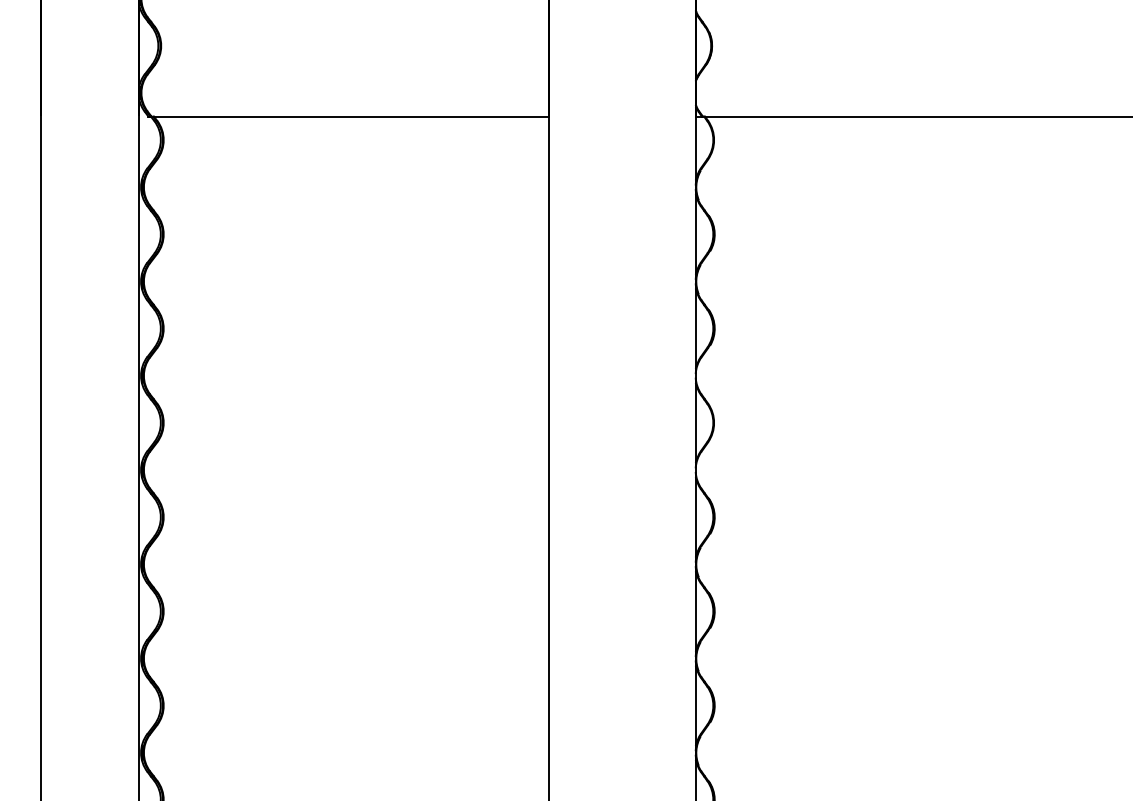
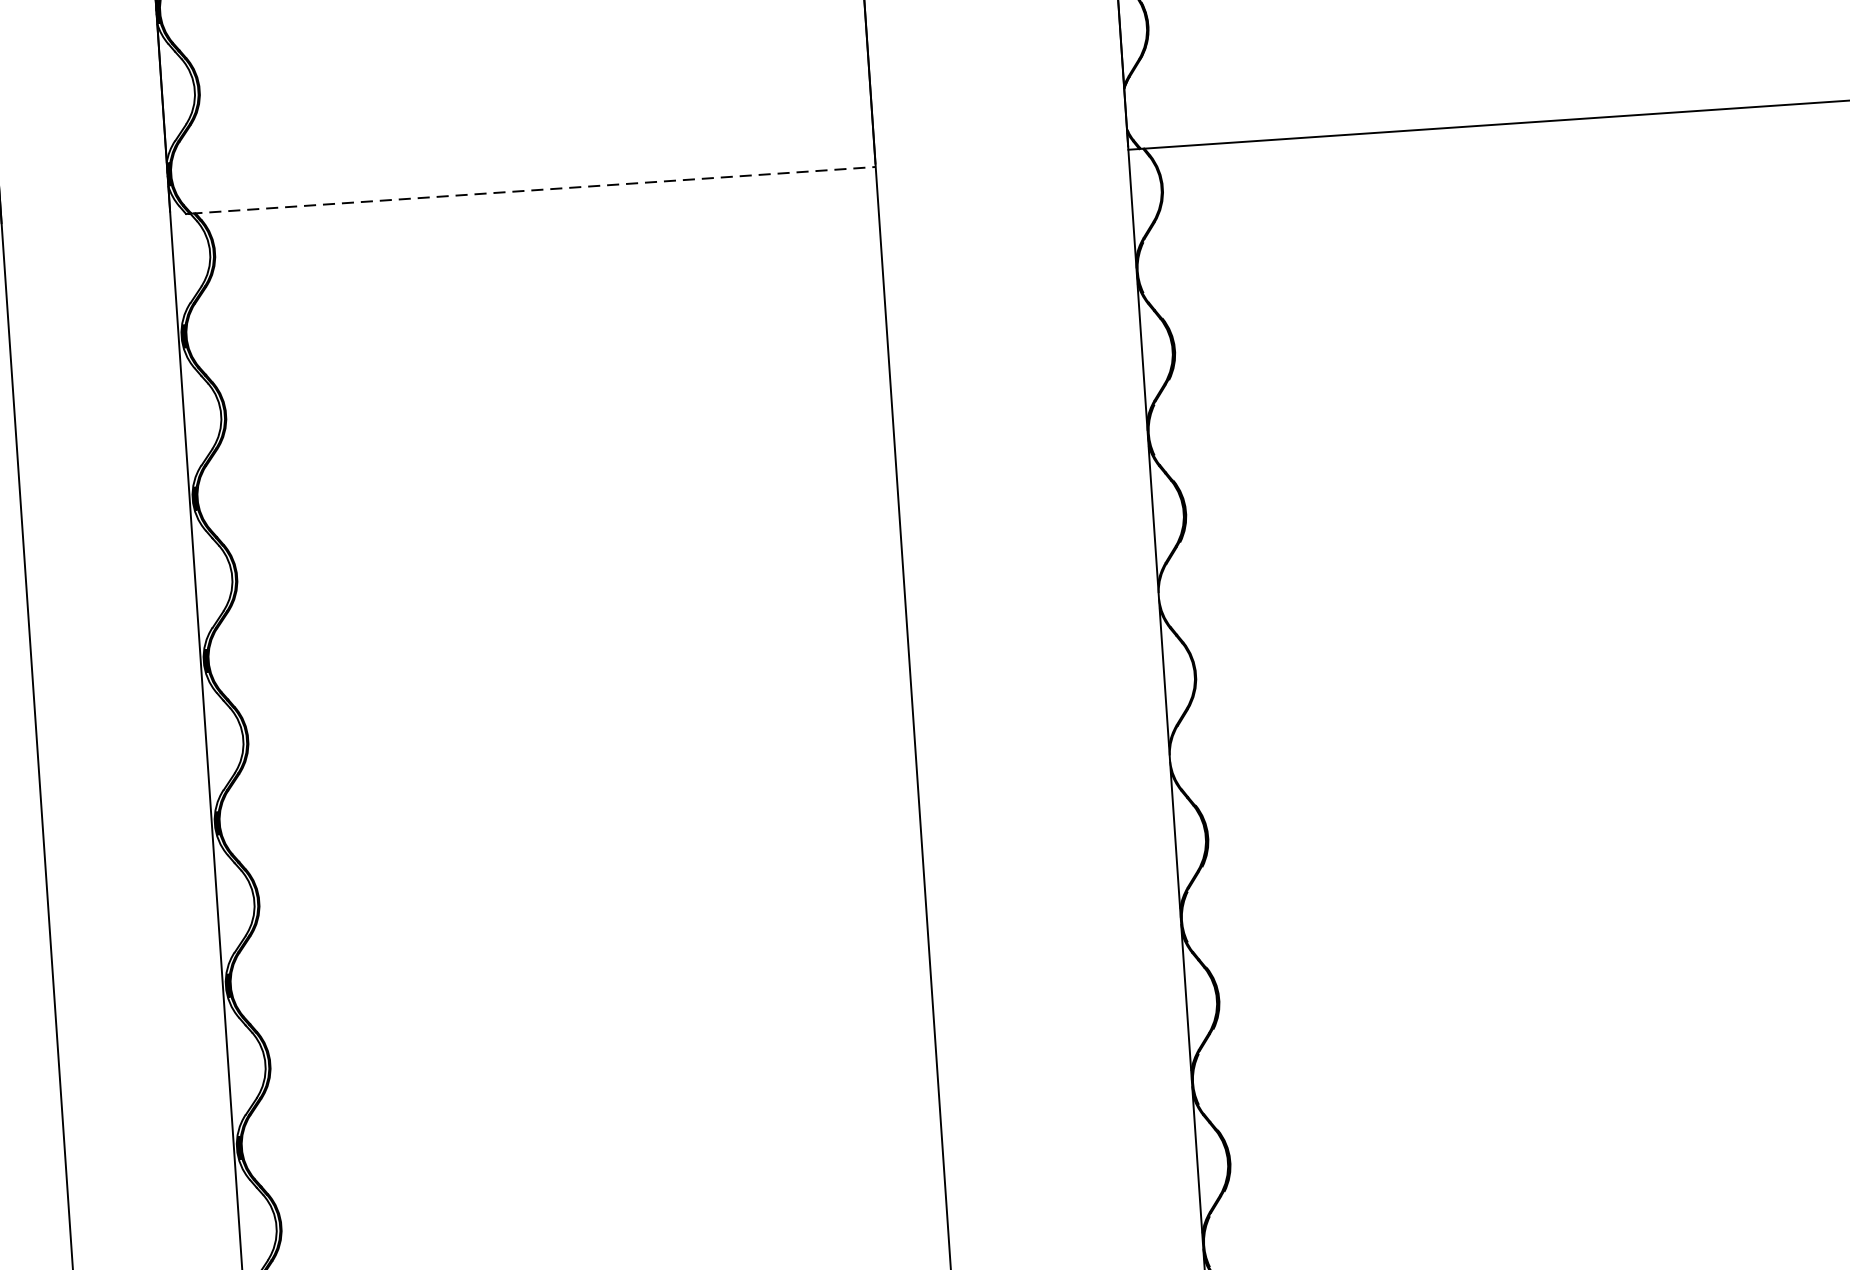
line: (349, 116) -> (532, 190), solid -> dashed

